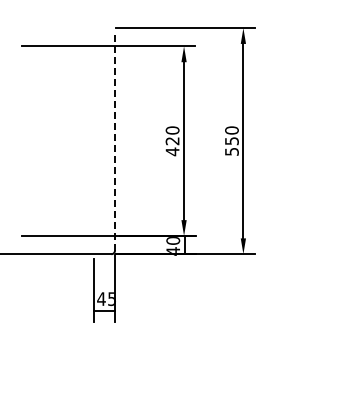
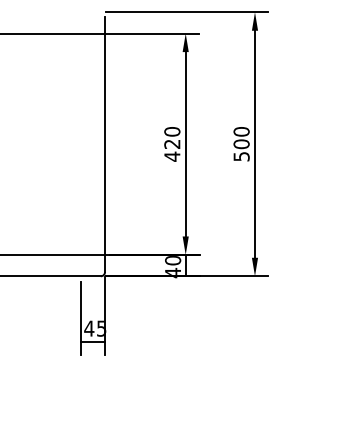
line: (114, 140) -> (104, 143), dashed -> solid
text: (231, 141) -> (241, 144), 550 -> 500

